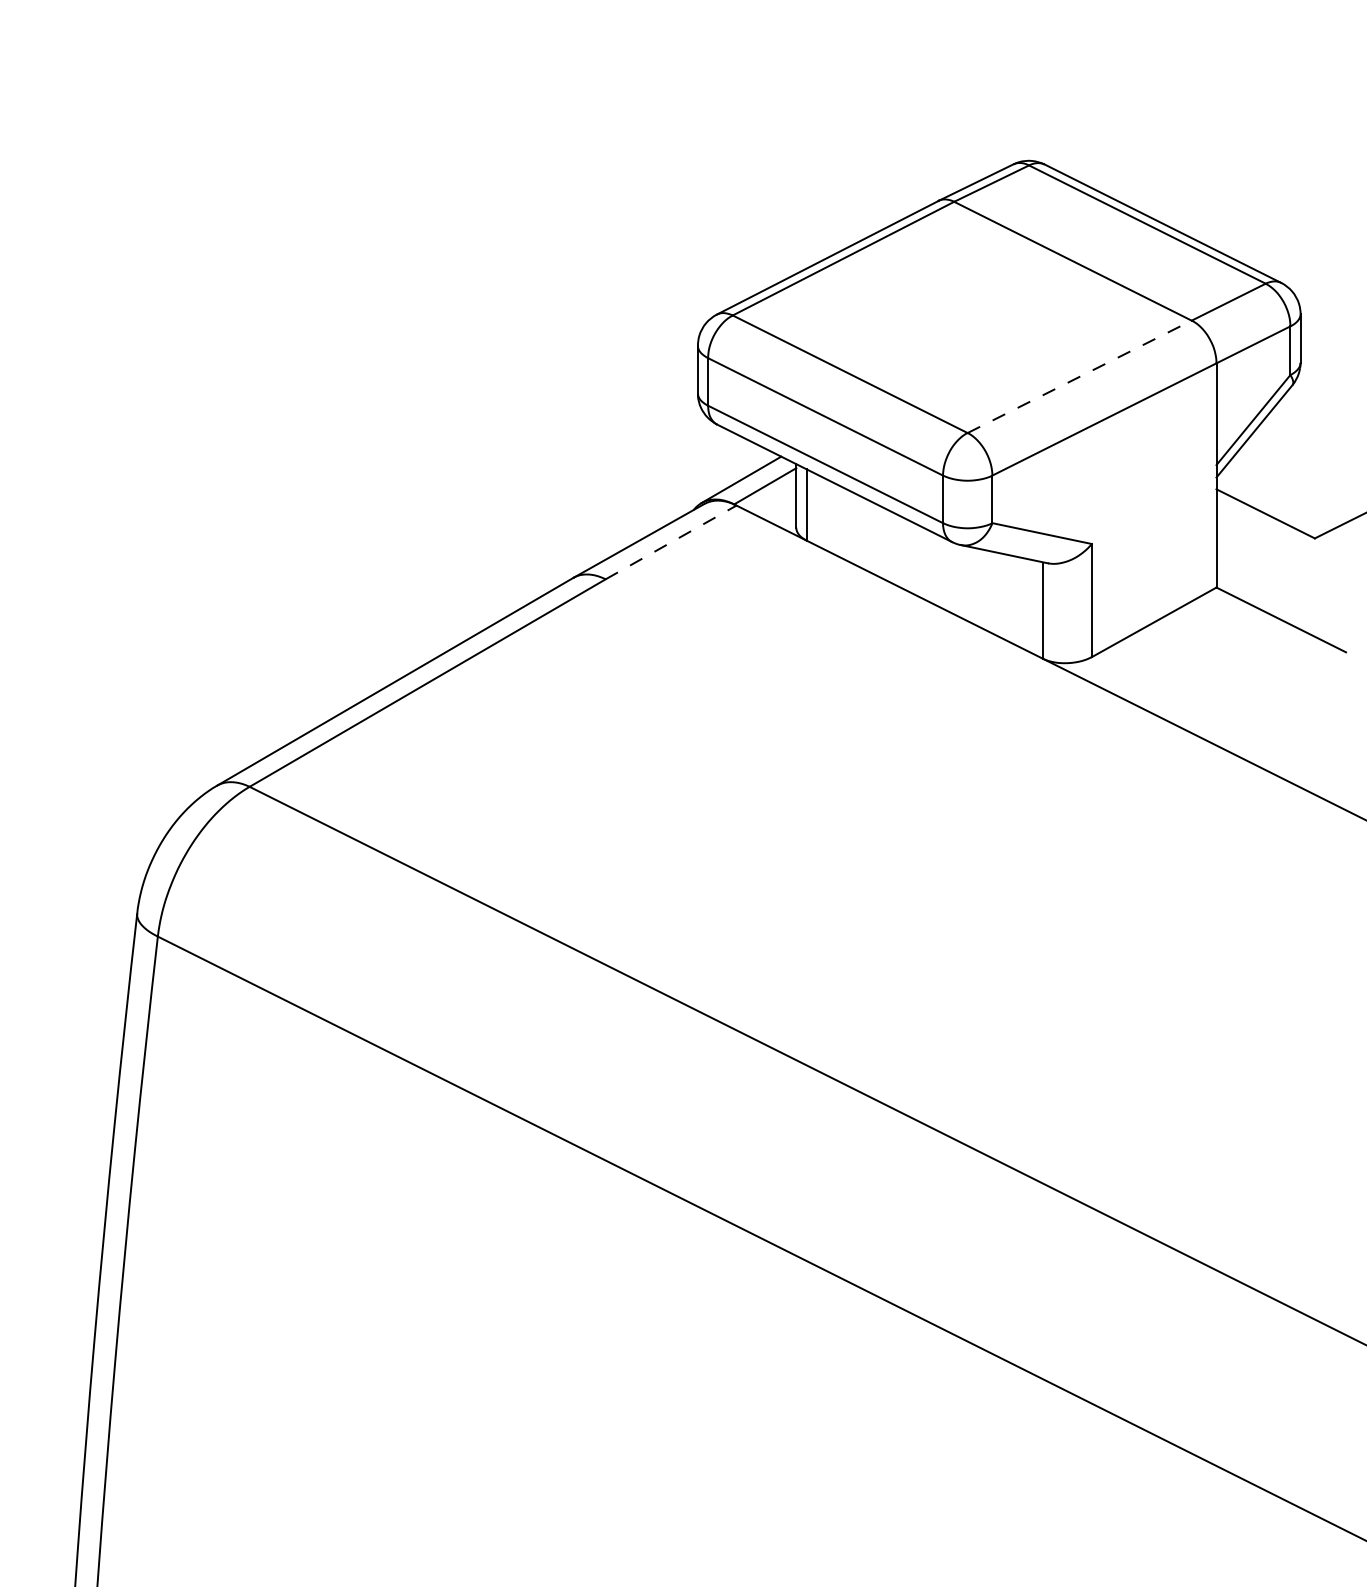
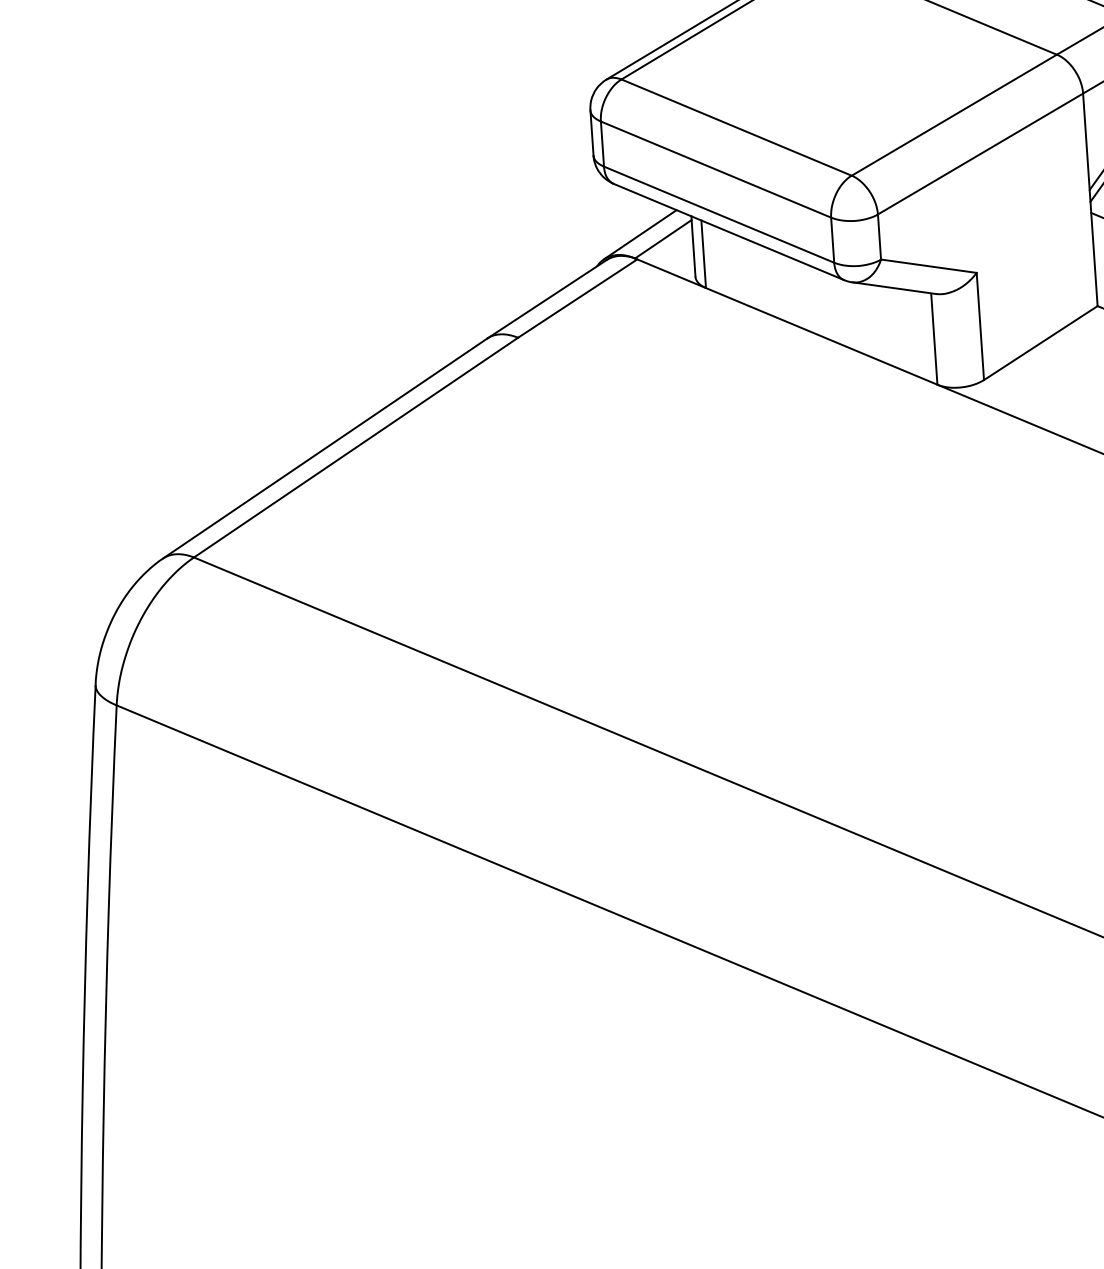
line: (1080, 376) -> (955, 114), dashed -> solid
line: (671, 542) -> (578, 298), dashed -> solid

